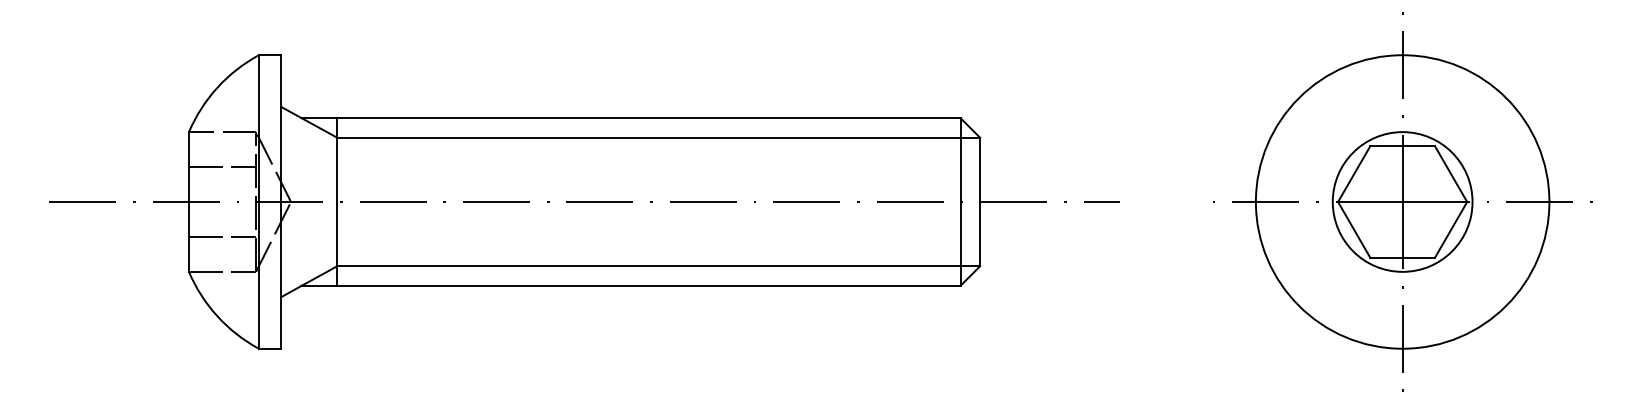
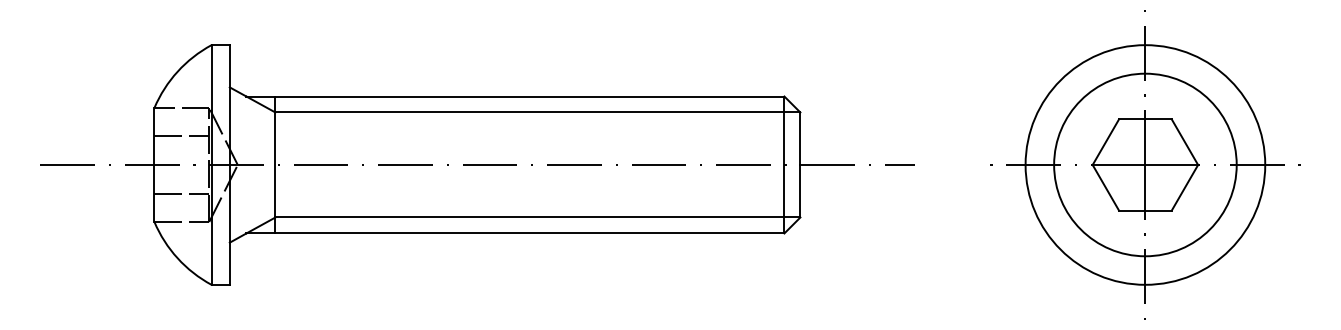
circle: (1402, 201) -> (1145, 164), size x1.6

